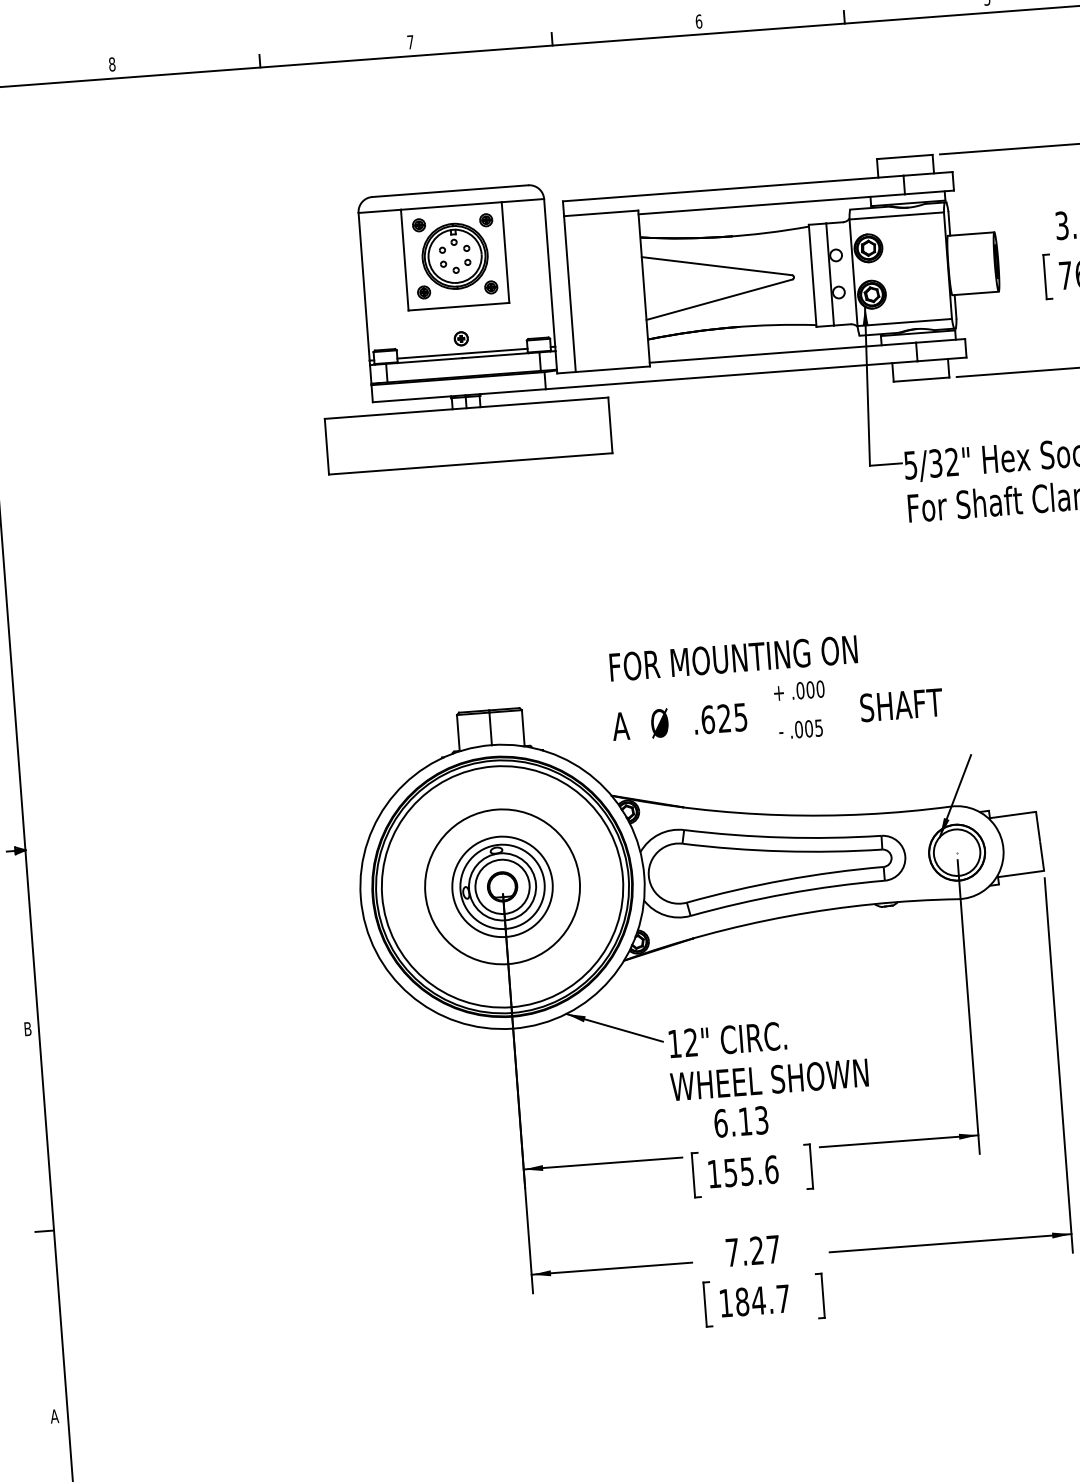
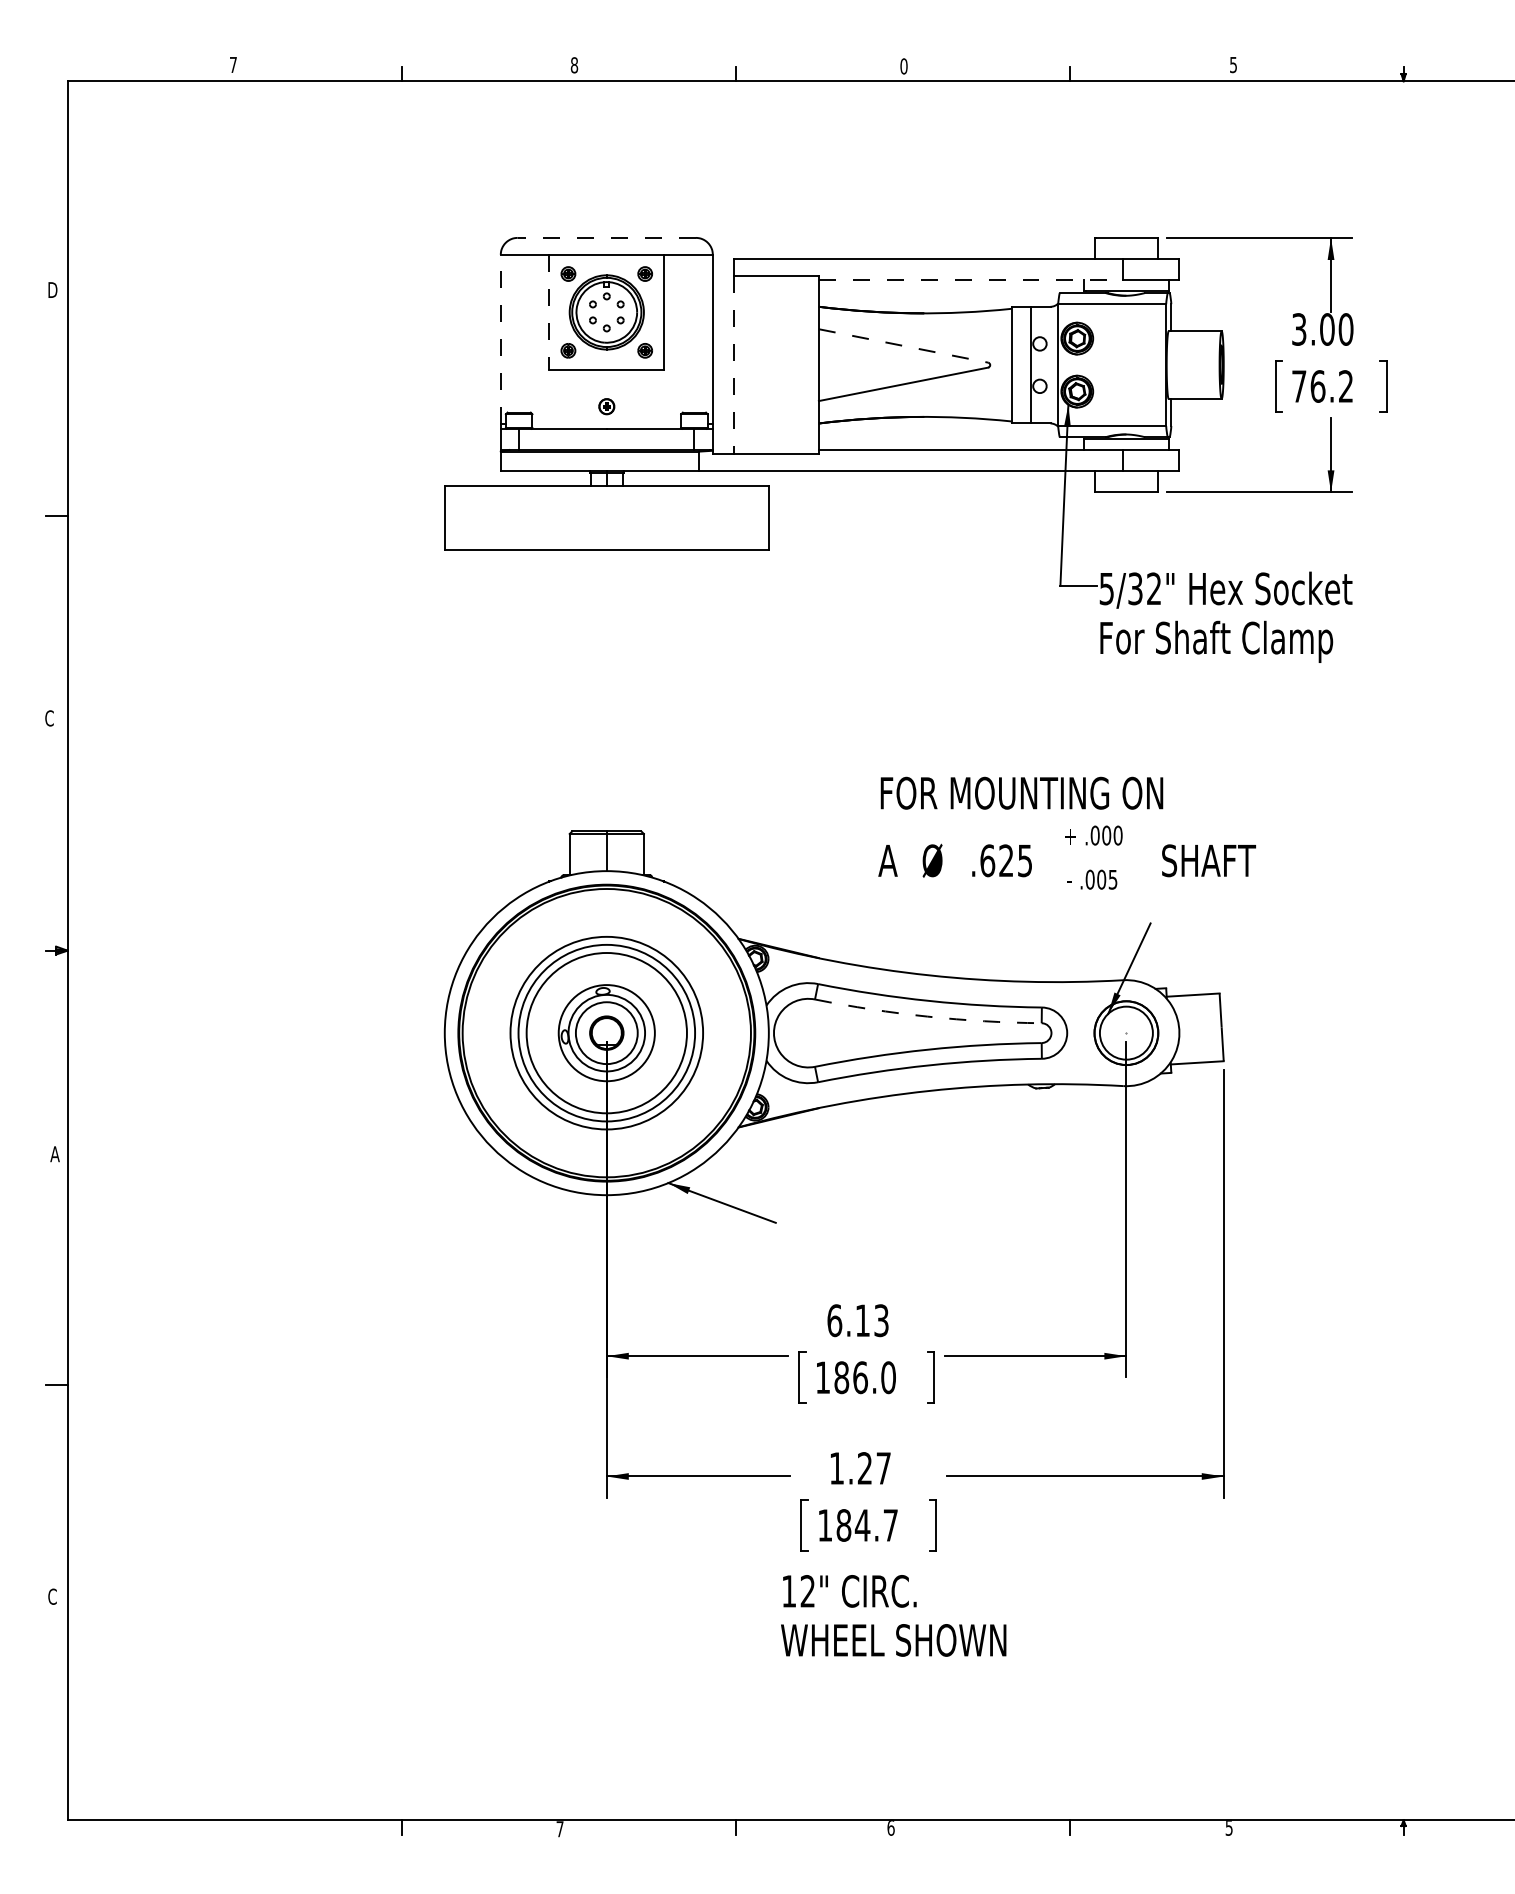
text: (698, 21) -> (903, 66), 6 -> 0
text: (410, 42) -> (574, 65), 7 -> 8
text: (112, 64) -> (233, 64), 8 -> 7
line: (449, 190) -> (606, 237), solid -> dashed
line: (772, 204) -> (971, 280), solid -> dashed
line: (405, 260) -> (549, 312), solid -> dashed
line: (717, 266) -> (904, 346), solid -> dashed
line: (363, 286) -> (500, 338), solid -> dashed
line: (570, 294) -> (734, 365), solid -> dashed
line: (462, 353) -> (606, 423), removed
text: (775, 689) -> (1066, 832), moved
arc: (782, 851) -> (927, 1016), solid -> dashed
circle: (502, 886) -> (606, 1032), size x0.7
circle: (502, 886) -> (606, 1032), size x1.4
text: (27, 1029) -> (54, 1154), B -> A
text: (767, 1058) -> (893, 1615), moved
text: (751, 1171) -> (865, 1377), 155.6 -> 186.0
text: (732, 1252) -> (836, 1468), 7.27 -> 1.27
text: (54, 1416) -> (52, 1596), A -> C

